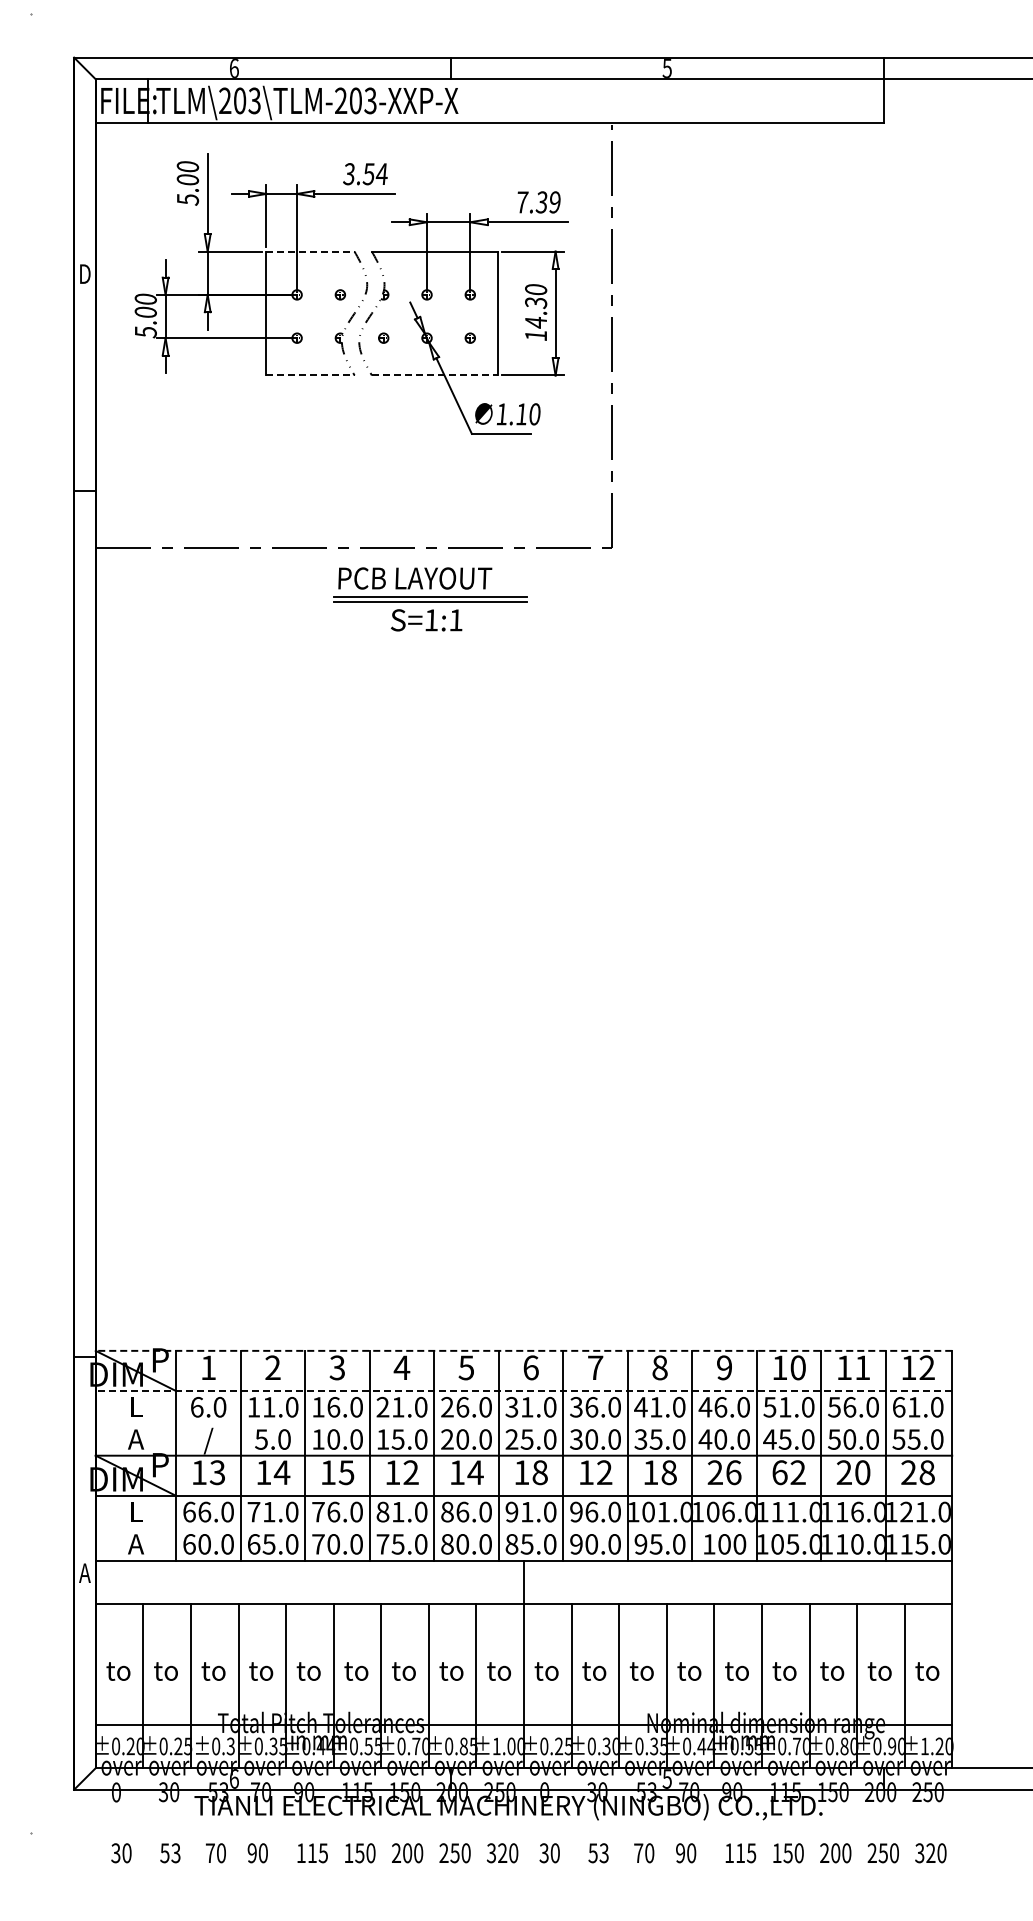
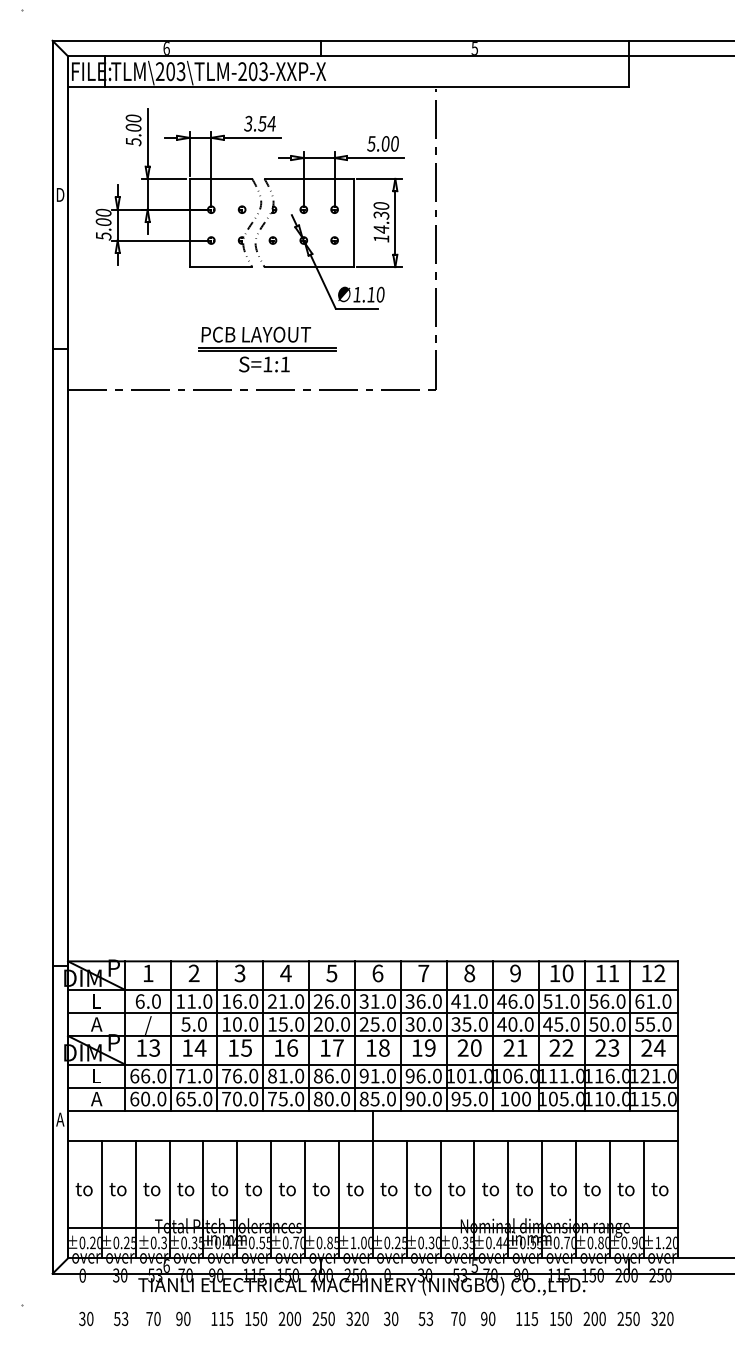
text: (538, 202) -> (383, 143), 7.39 -> 5.00
line: (311, 251) -> (221, 178), dashed -> solid
line: (311, 375) -> (221, 267), dashed -> solid
line: (434, 375) -> (309, 267), dashed -> solid
part: (430, 599) -> (267, 349), moved
line: (523, 1350) -> (372, 961), dashed -> solid
line: (523, 1391) -> (372, 990), dashed -> solid
line: (523, 1423) -> (372, 1013), added
text: (410, 1472) -> (292, 1047), 12 -> 16
text: (475, 1472) -> (338, 1047), 14 -> 17
text: (604, 1472) -> (430, 1047), 12 -> 19
text: (659, 1472) -> (469, 1047), 18 -> 20
text: (733, 1472) -> (521, 1047), 26 -> 21
text: (779, 1472) -> (554, 1047), 62 -> 22
text: (862, 1472) -> (613, 1047), 20 -> 23
text: (926, 1472) -> (659, 1047), 28 -> 24
line: (523, 1528) -> (372, 1087), added

